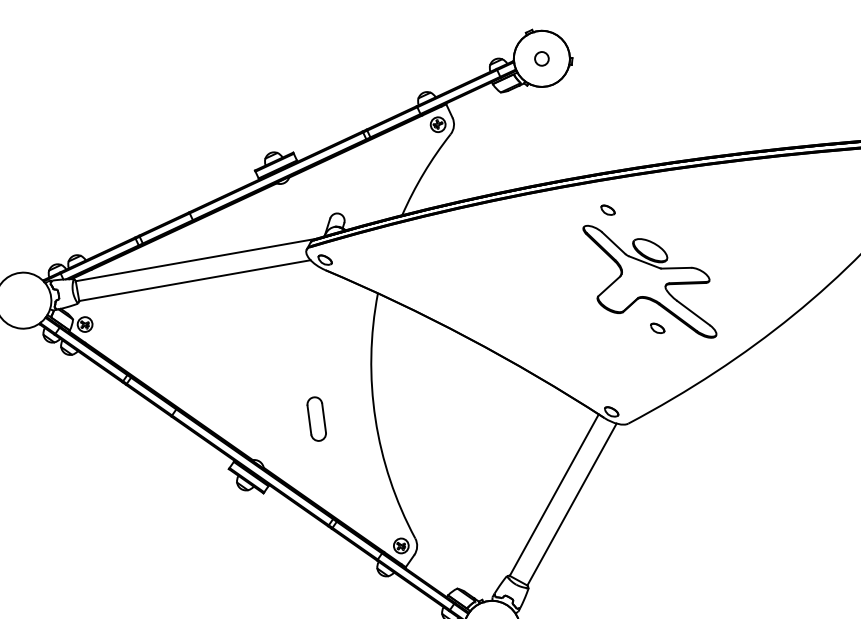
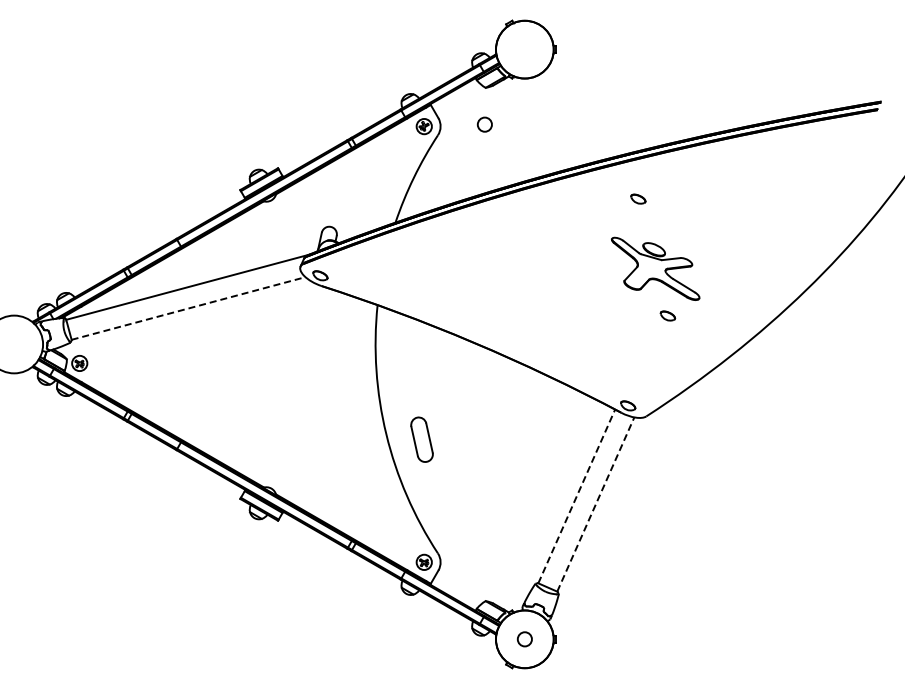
circle: (541, 58) -> (484, 124), moved
part: (608, 209) -> (638, 198), moved
line: (195, 280) -> (189, 308), solid -> dashed
part: (649, 281) -> (655, 268), size x0.6
part: (316, 418) -> (421, 439), moved
line: (554, 494) -> (576, 495), solid -> dashed
line: (572, 504) -> (596, 504), solid -> dashed

